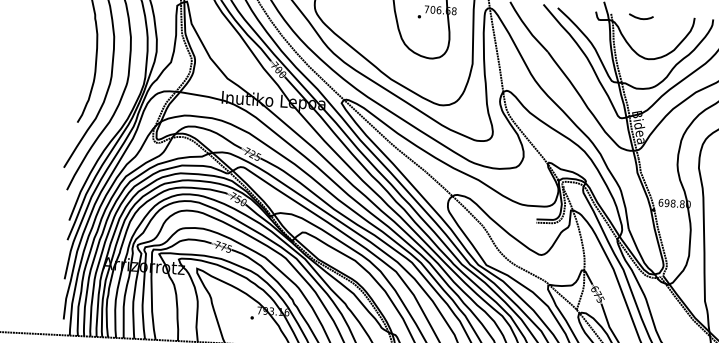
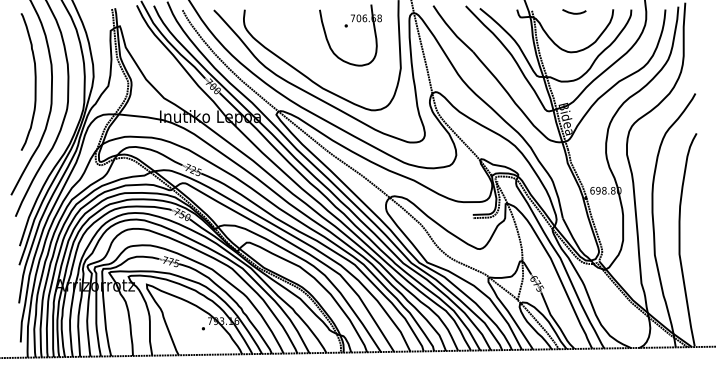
curve: (641, 17) -> (574, 12), moved

